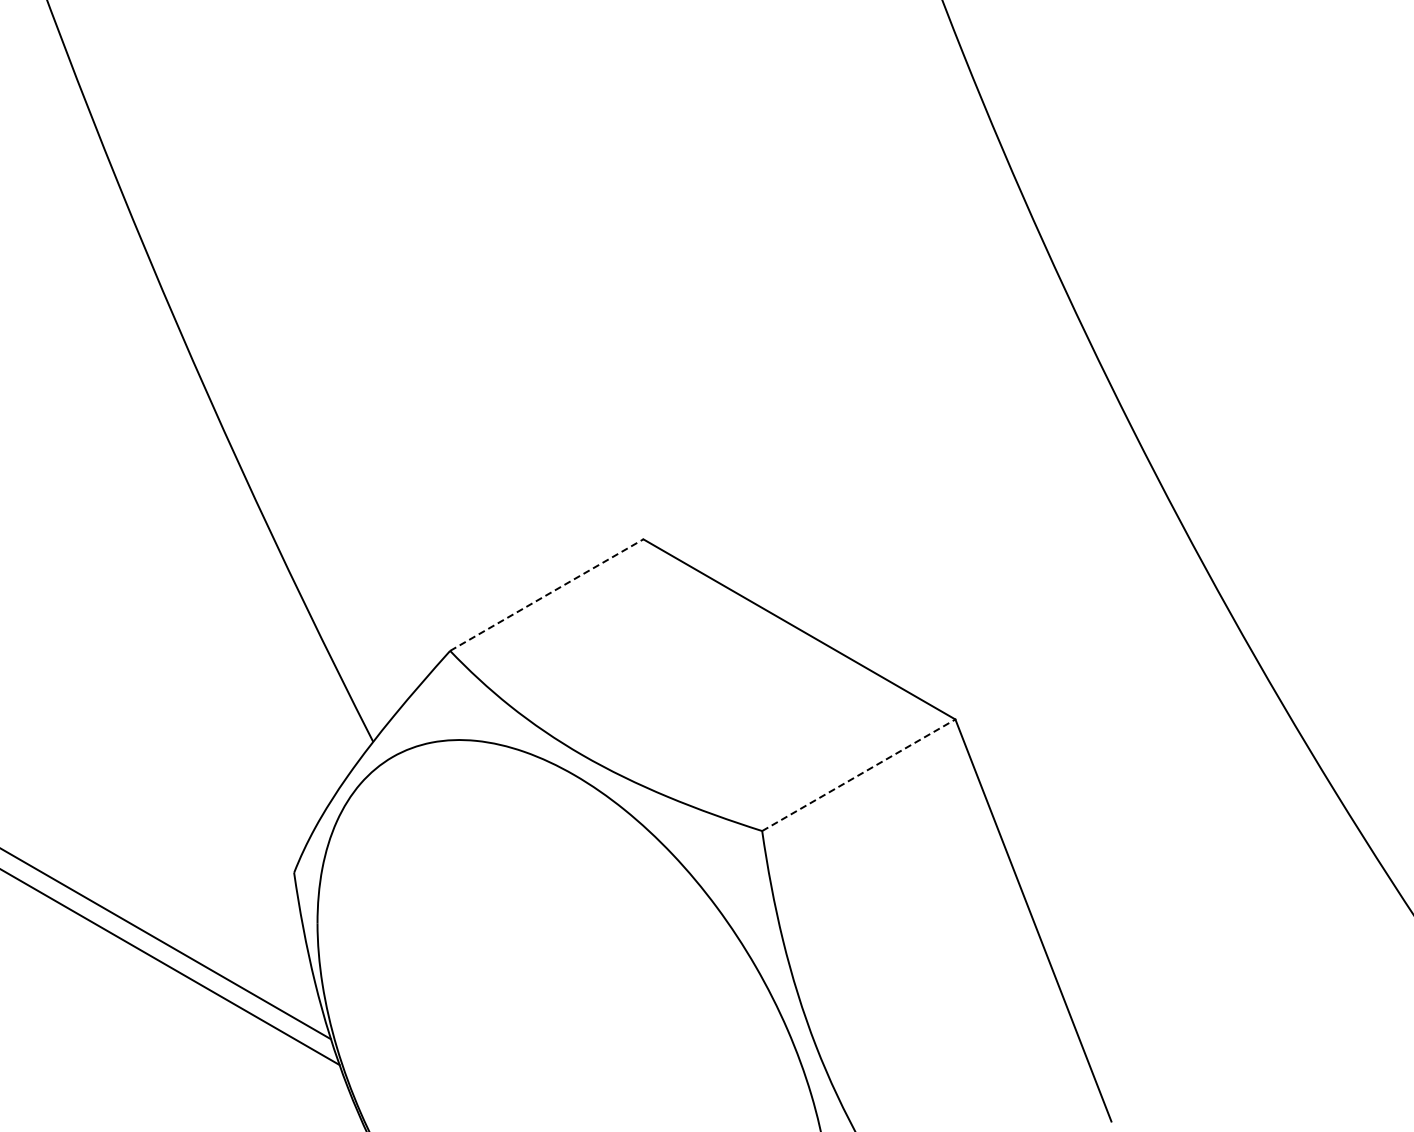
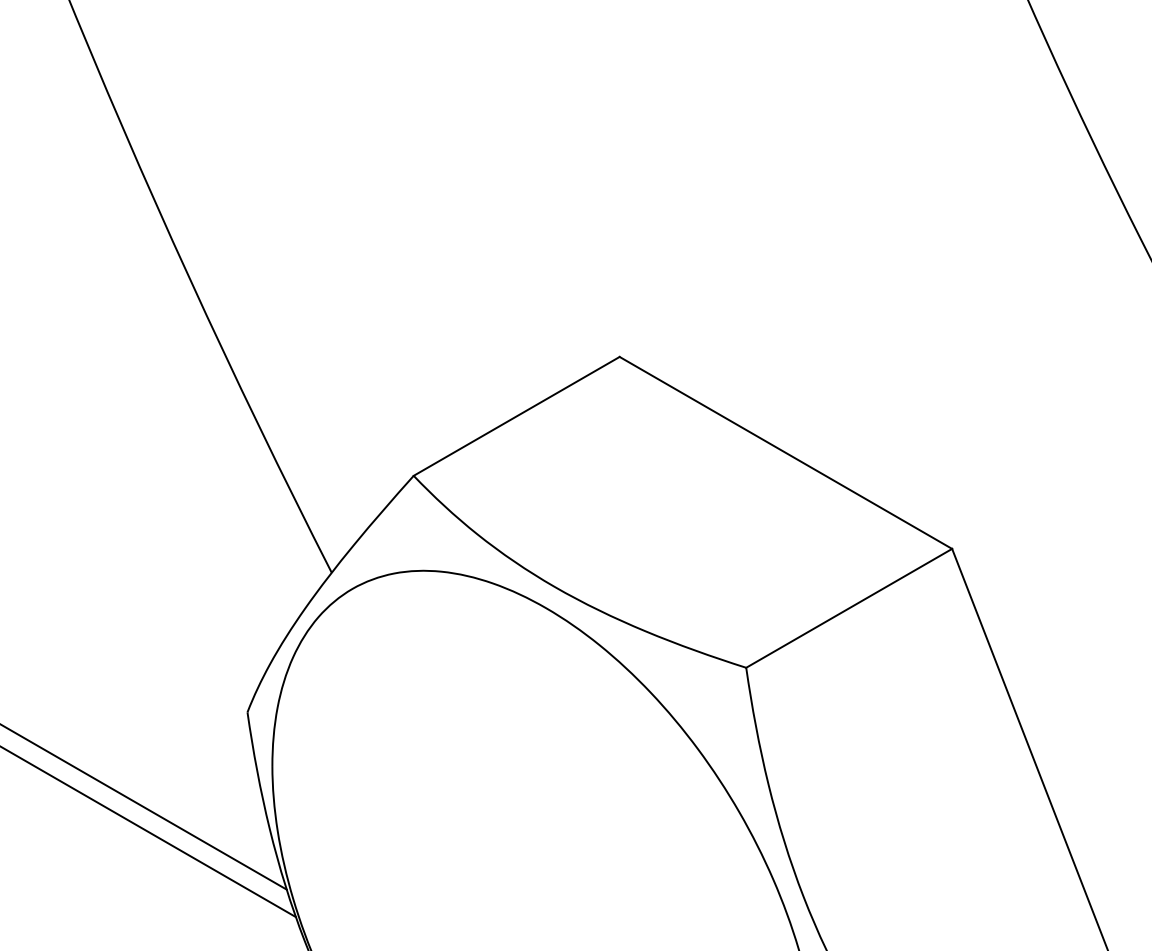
line: (546, 595) -> (516, 416), dashed -> solid
line: (858, 775) -> (848, 608), dashed -> solid

